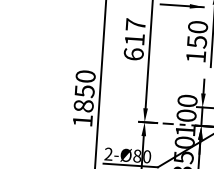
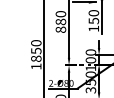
text: (134, 38) -> (60, 21), 617 -> 880

